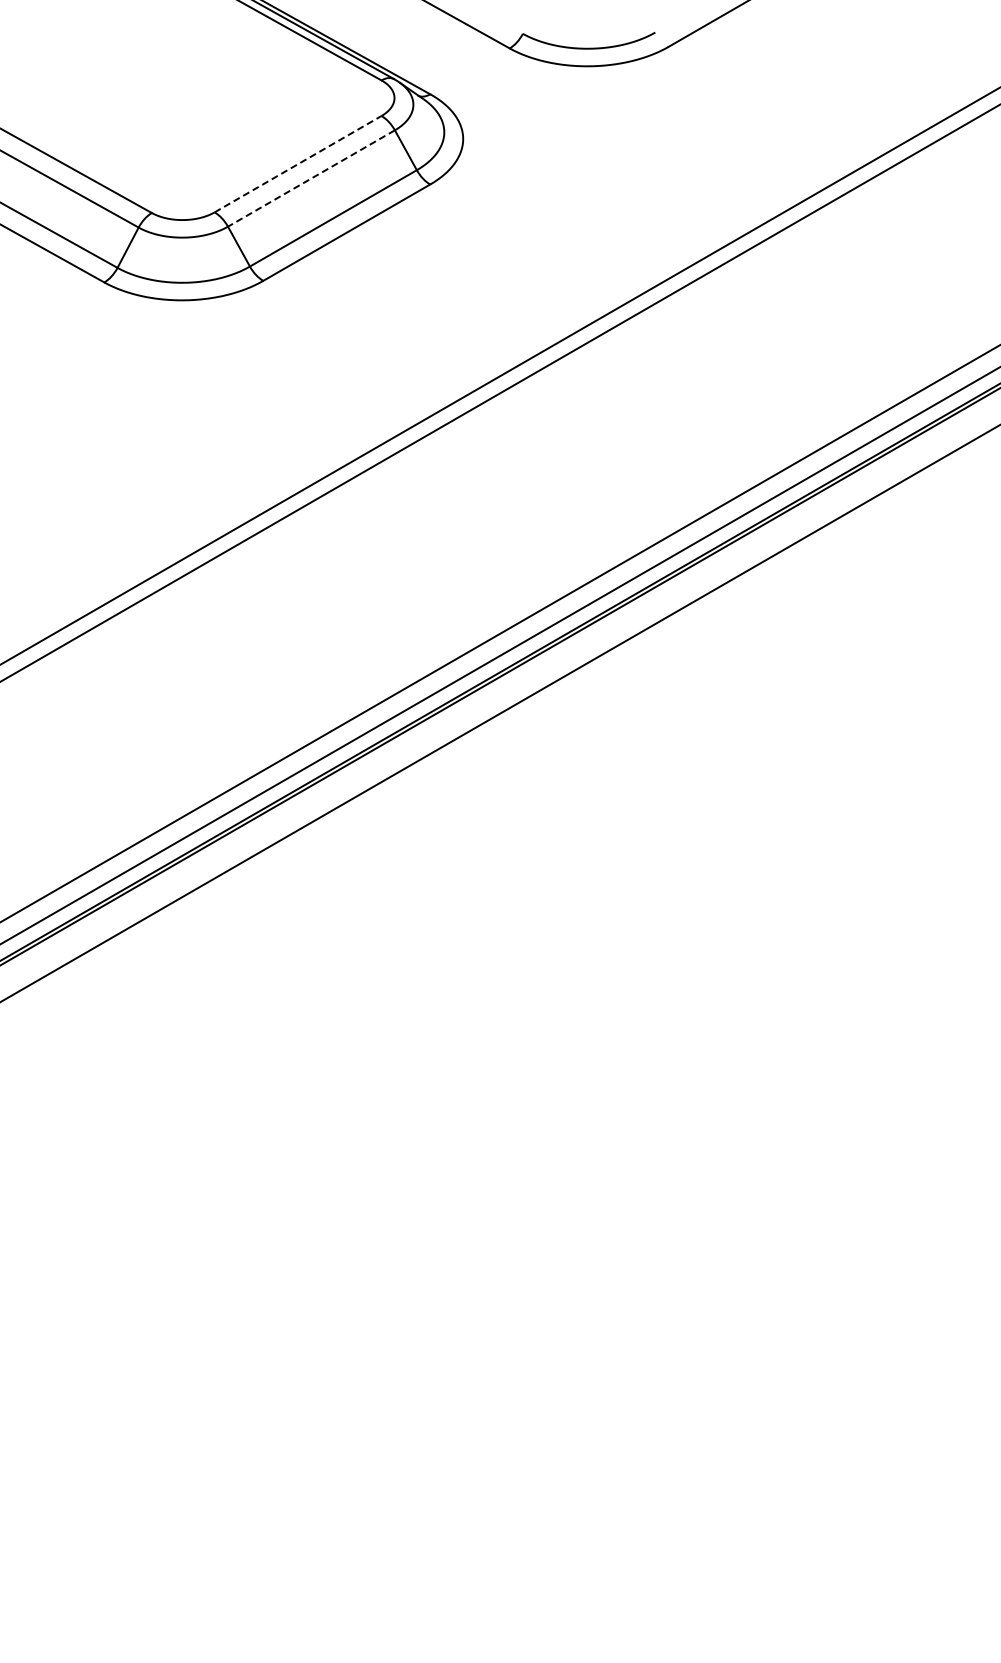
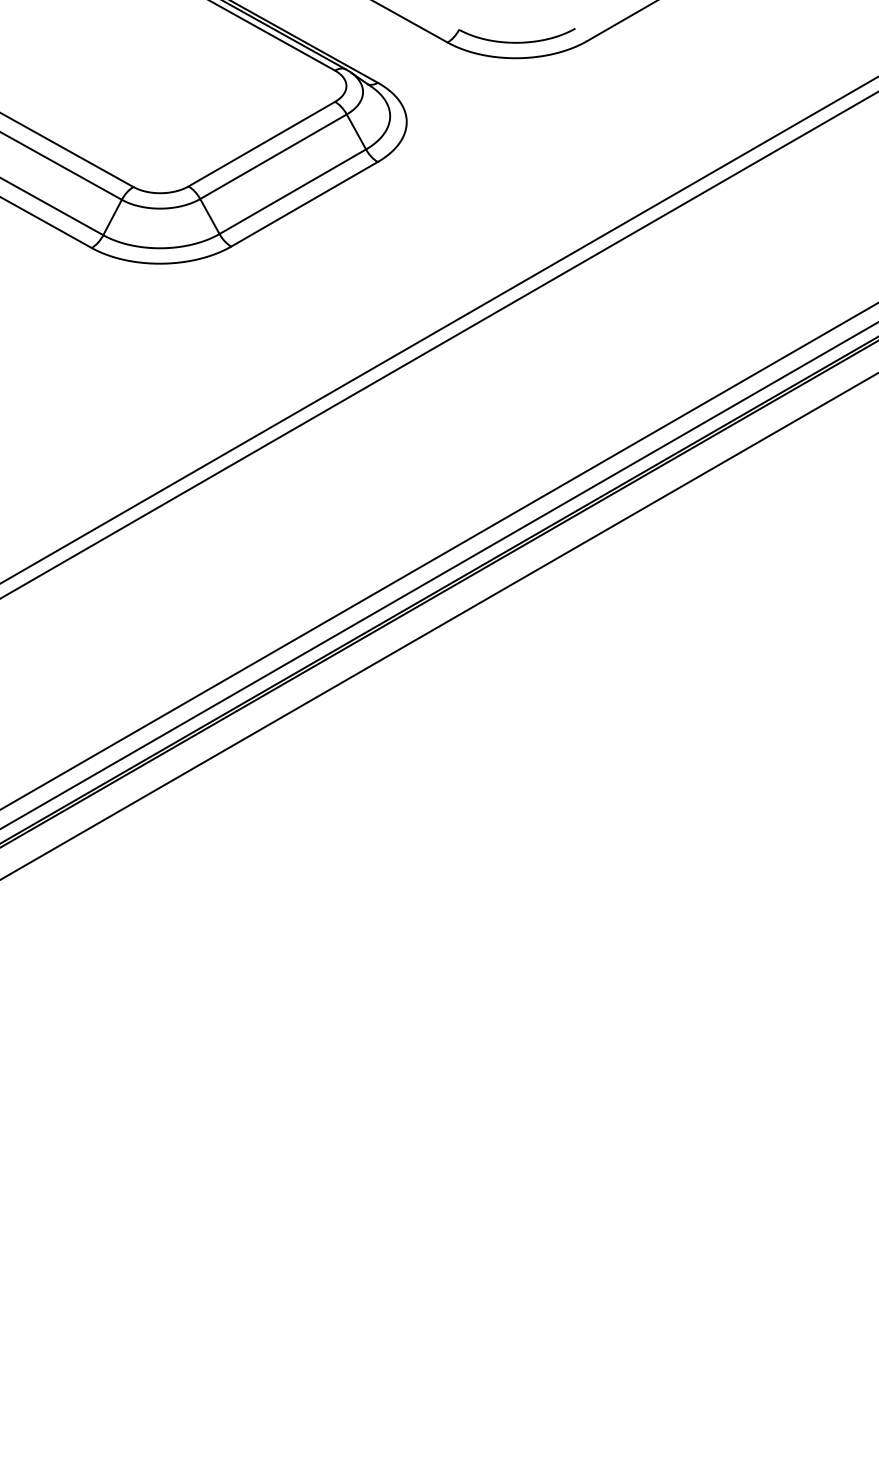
line: (298, 163) -> (262, 143), dashed -> solid
line: (311, 178) -> (273, 156), dashed -> solid

